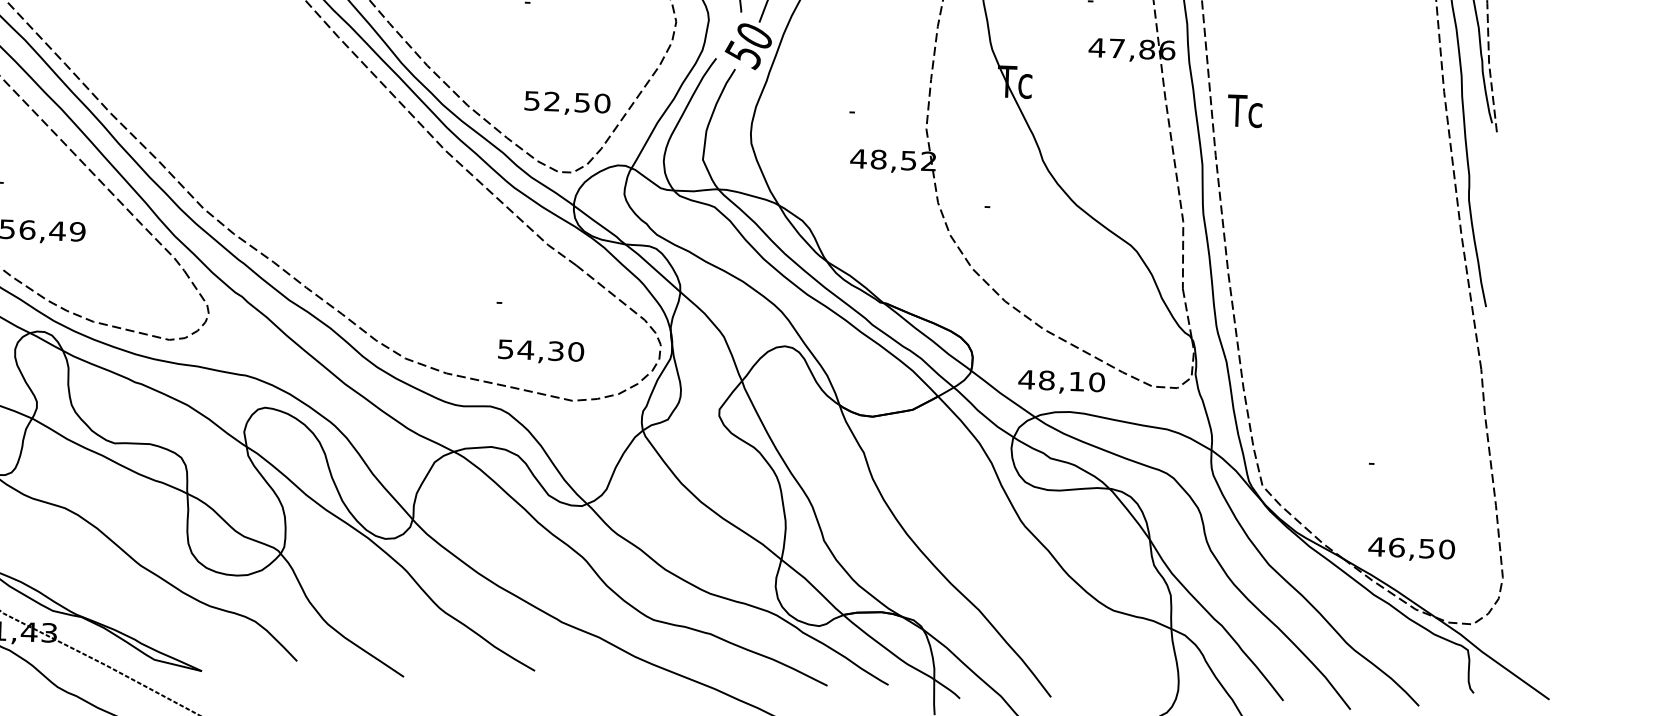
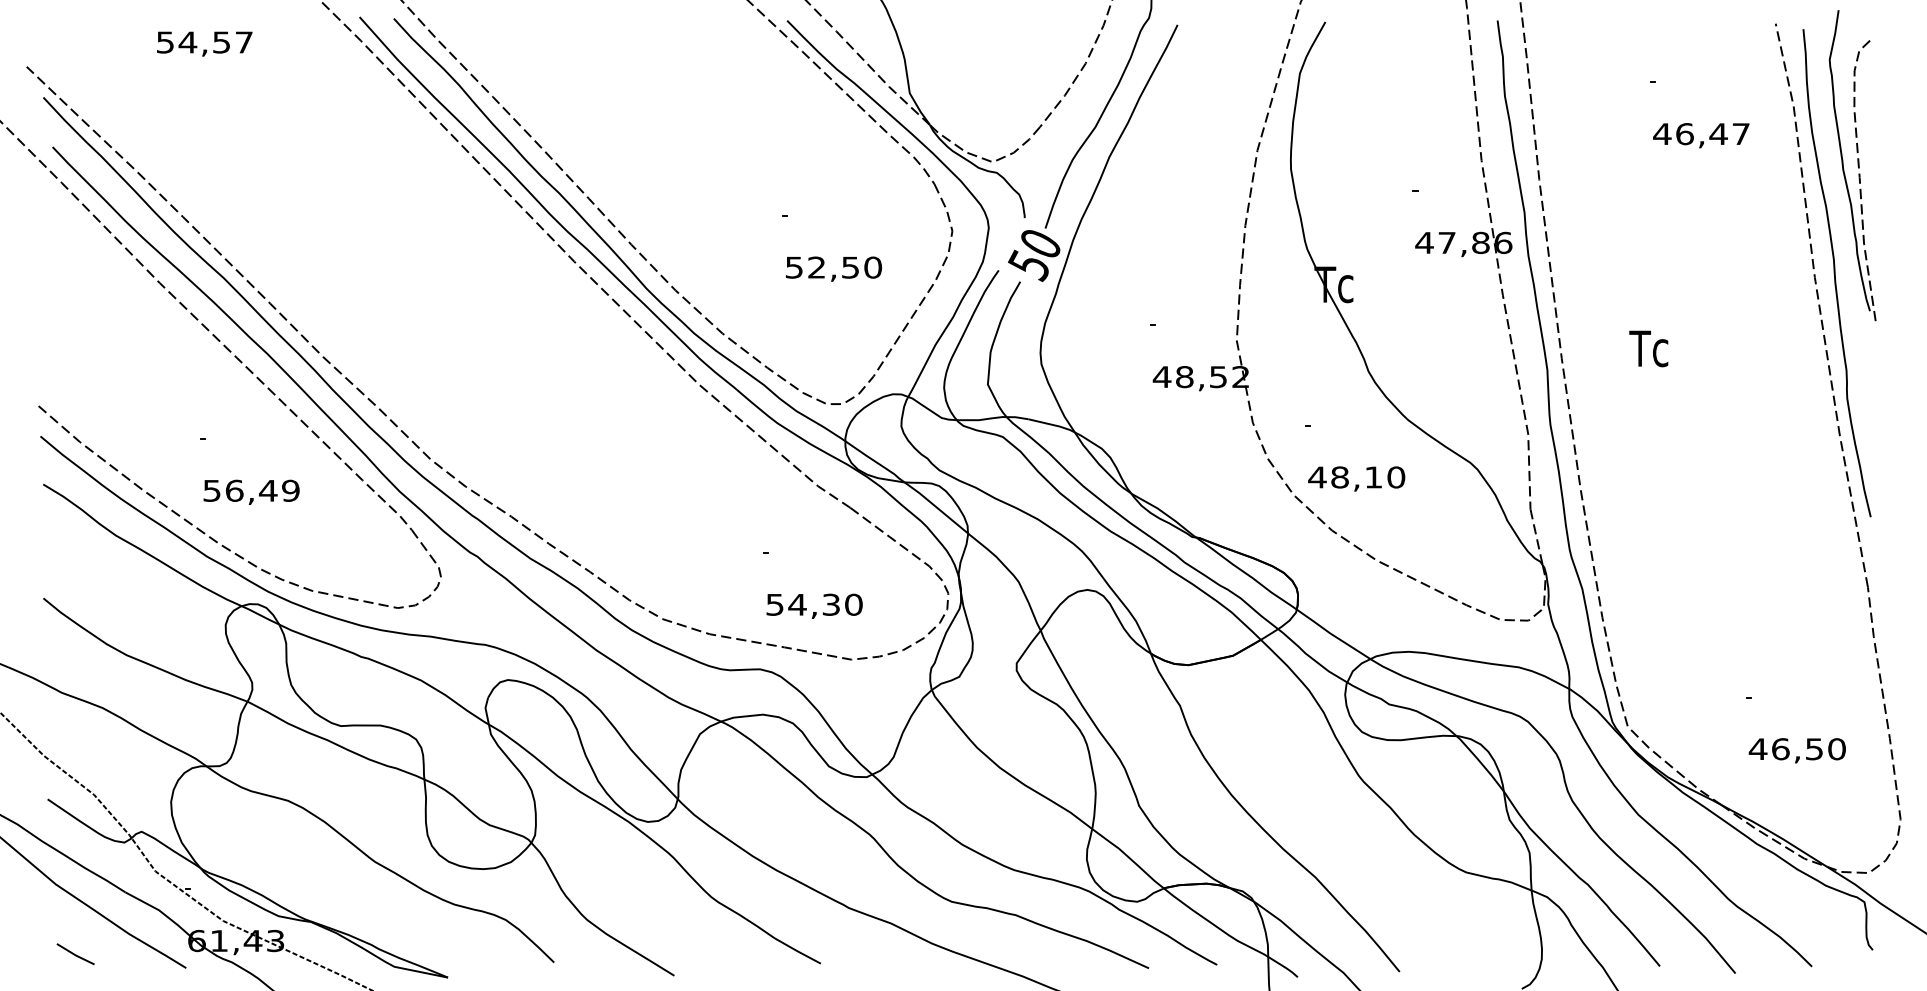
text: (568, 103) -> (834, 268), moved
text: (1244, 110) -> (1648, 348), moved
text: (1061, 381) -> (1356, 478), moved
text: (1410, 549) -> (1796, 750), moved

